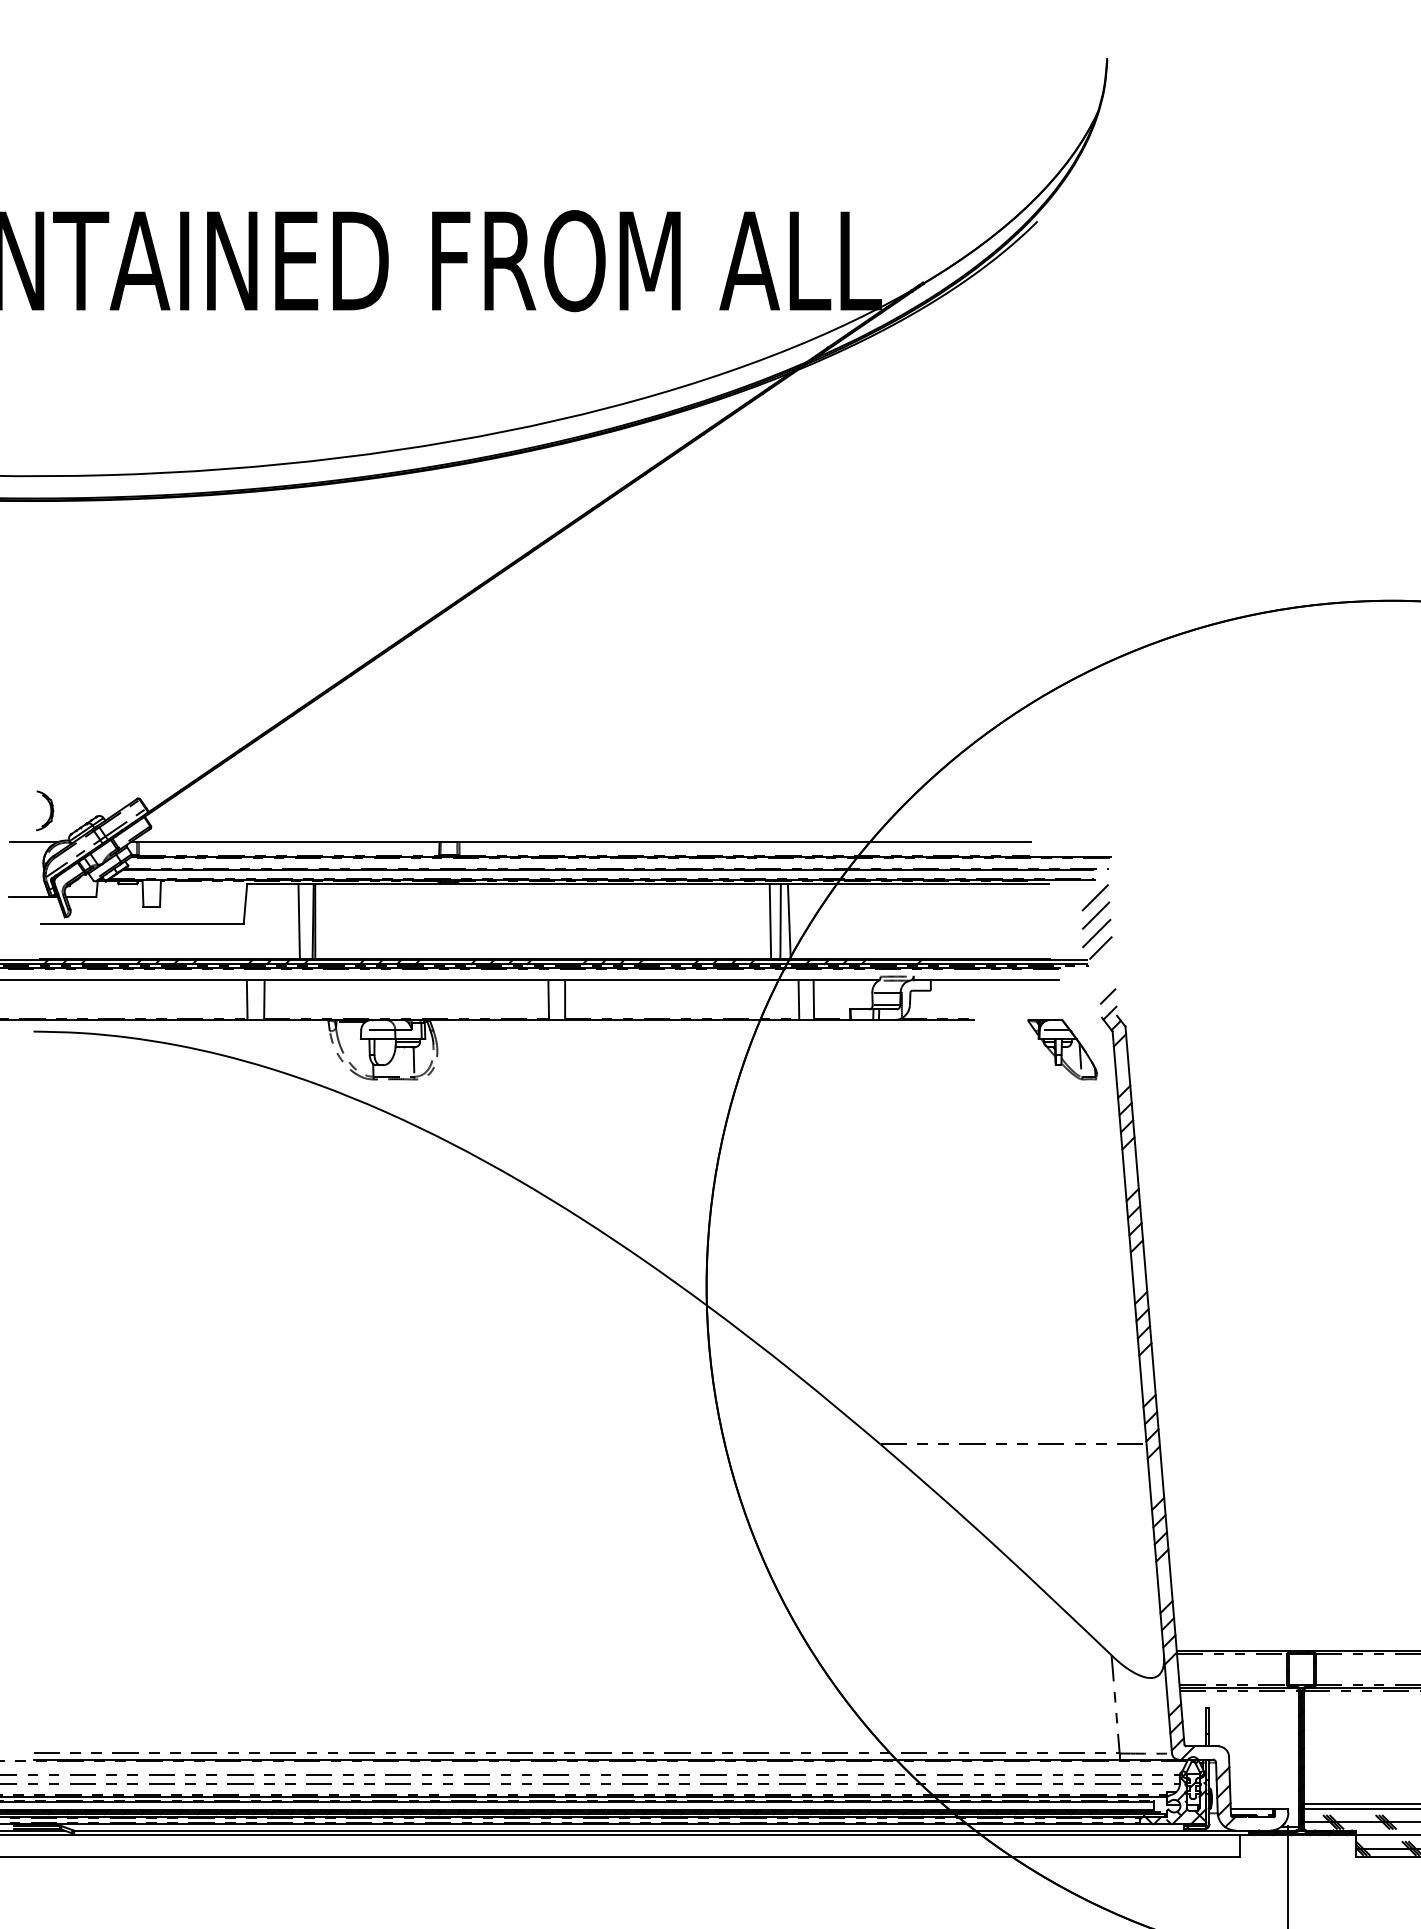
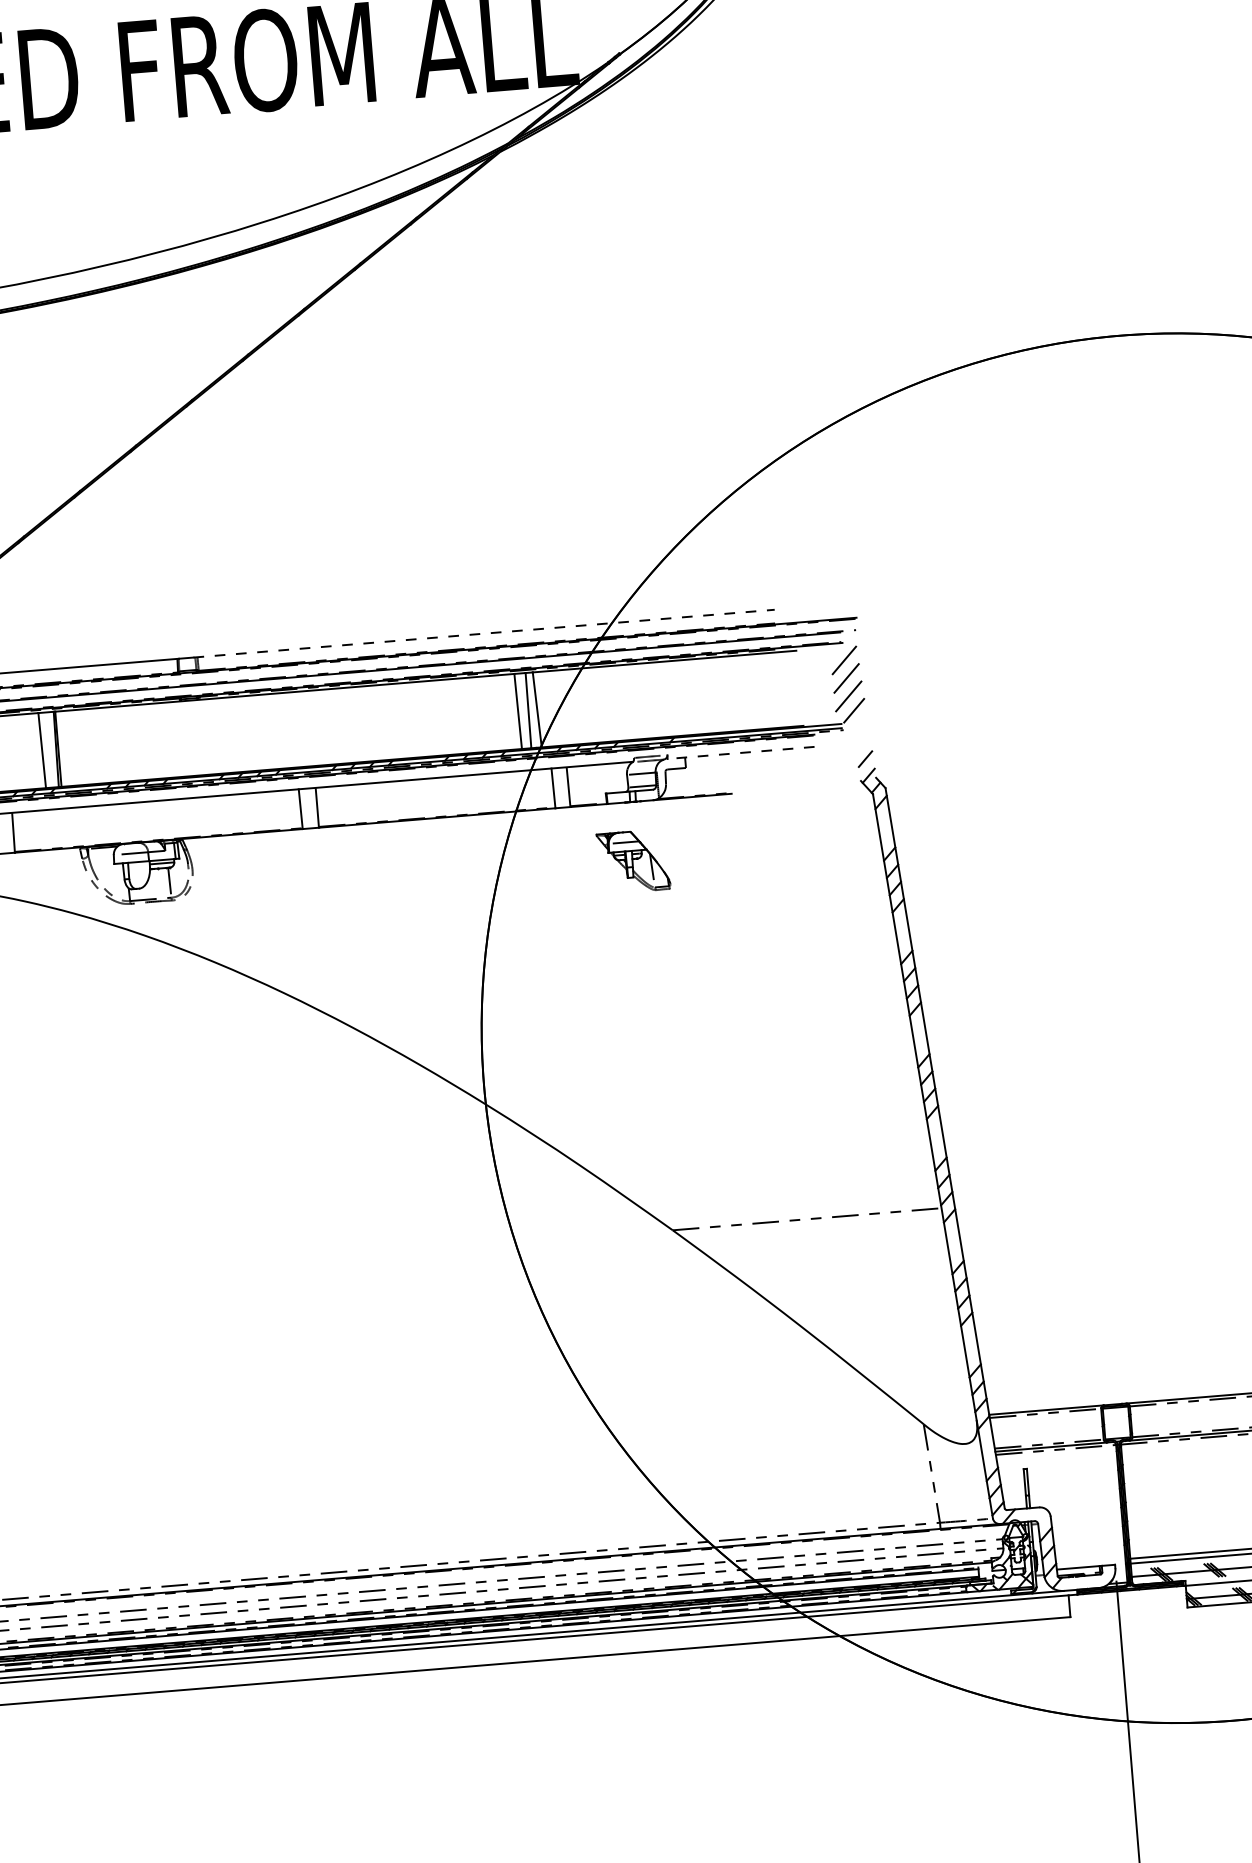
line: (743, 842) -> (484, 633), solid -> dashed
line: (986, 980) -> (741, 753), solid -> dashed
part: (1062, 1049) -> (633, 861), moved

